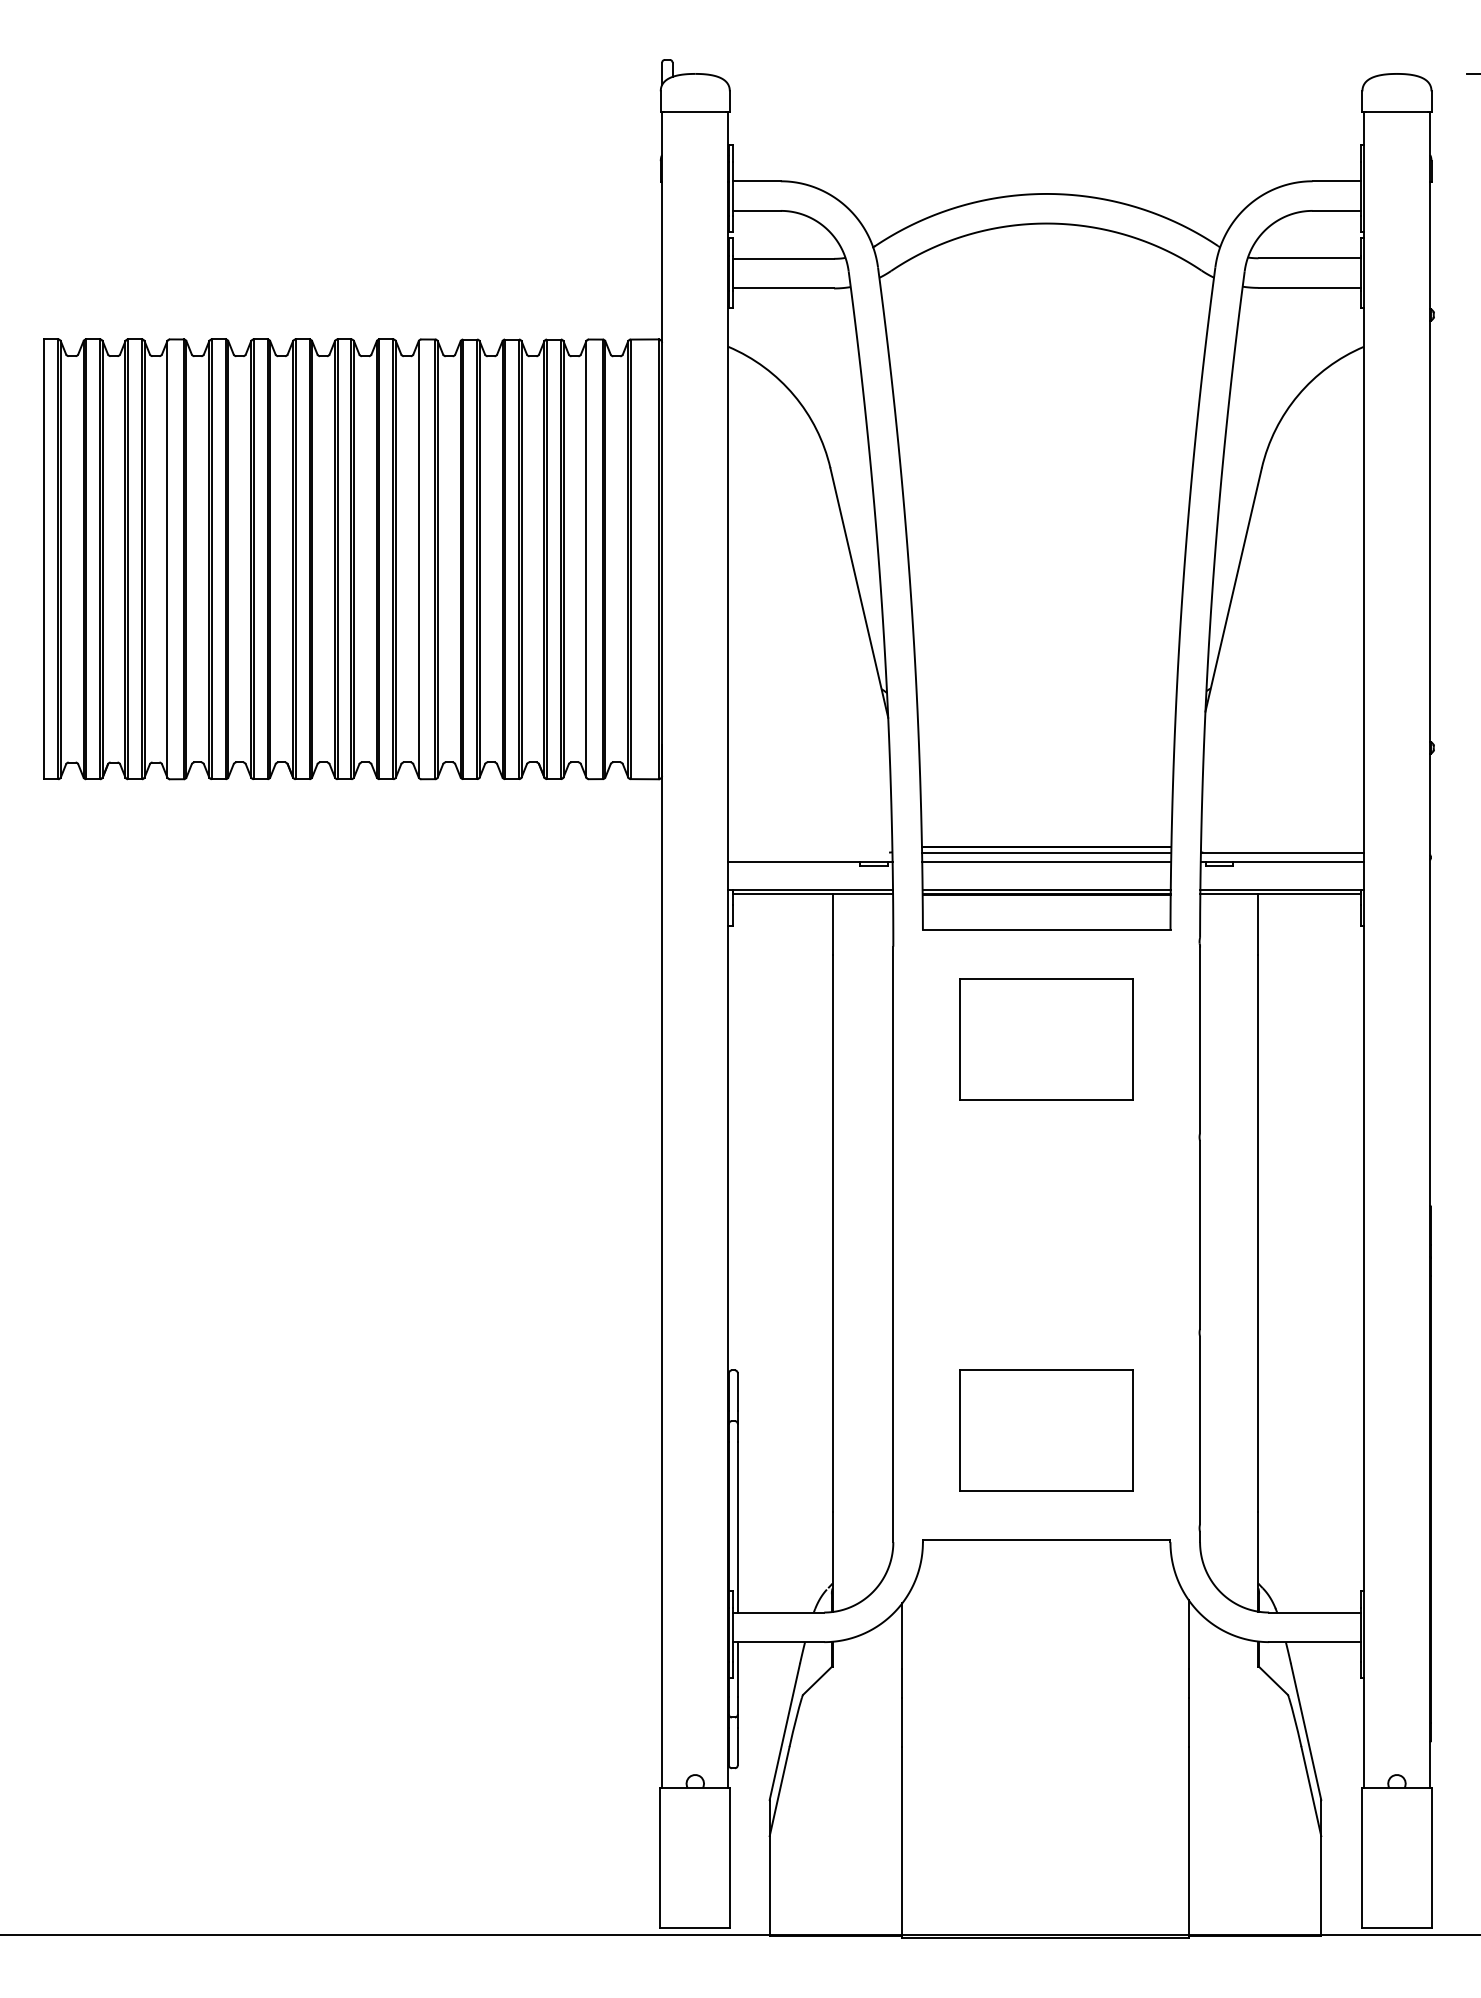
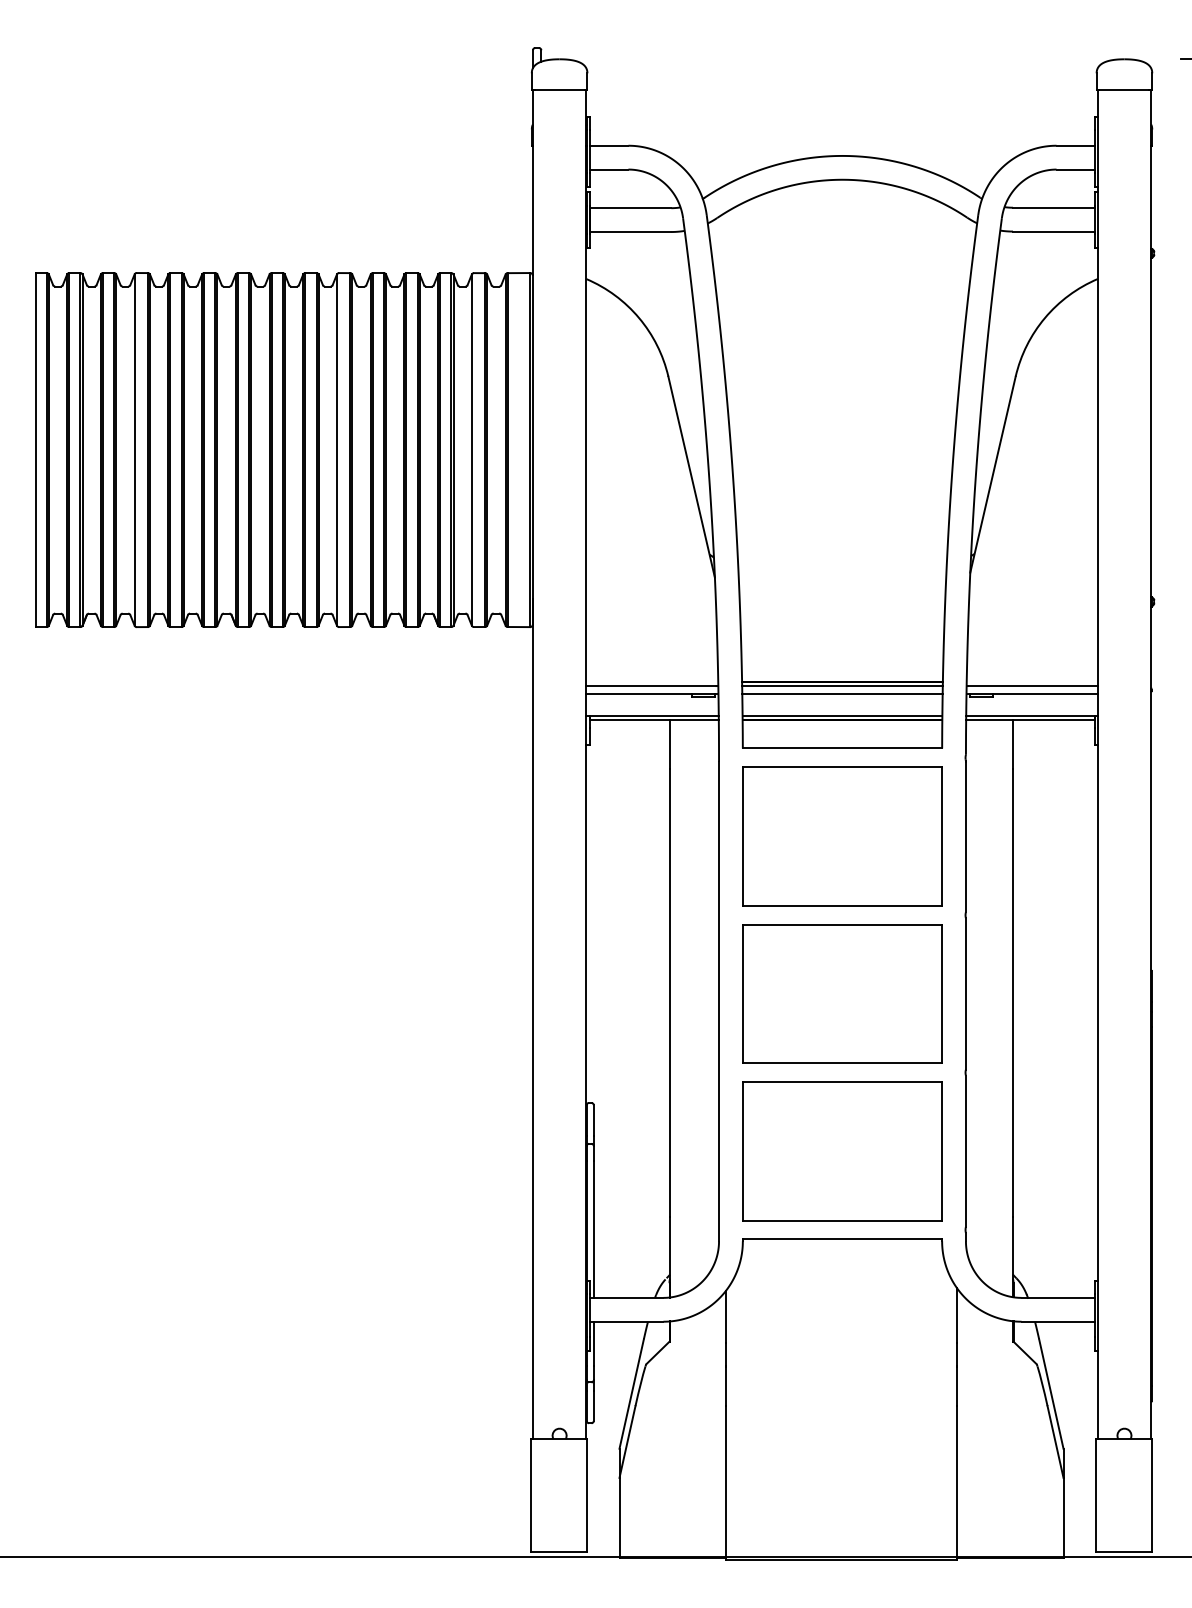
line: (810, 852) -> (652, 686), added
part: (1046, 1039) -> (842, 836), size x1.43
part: (1046, 1234) -> (842, 993), added
part: (1046, 1429) -> (842, 1150), size x1.43

